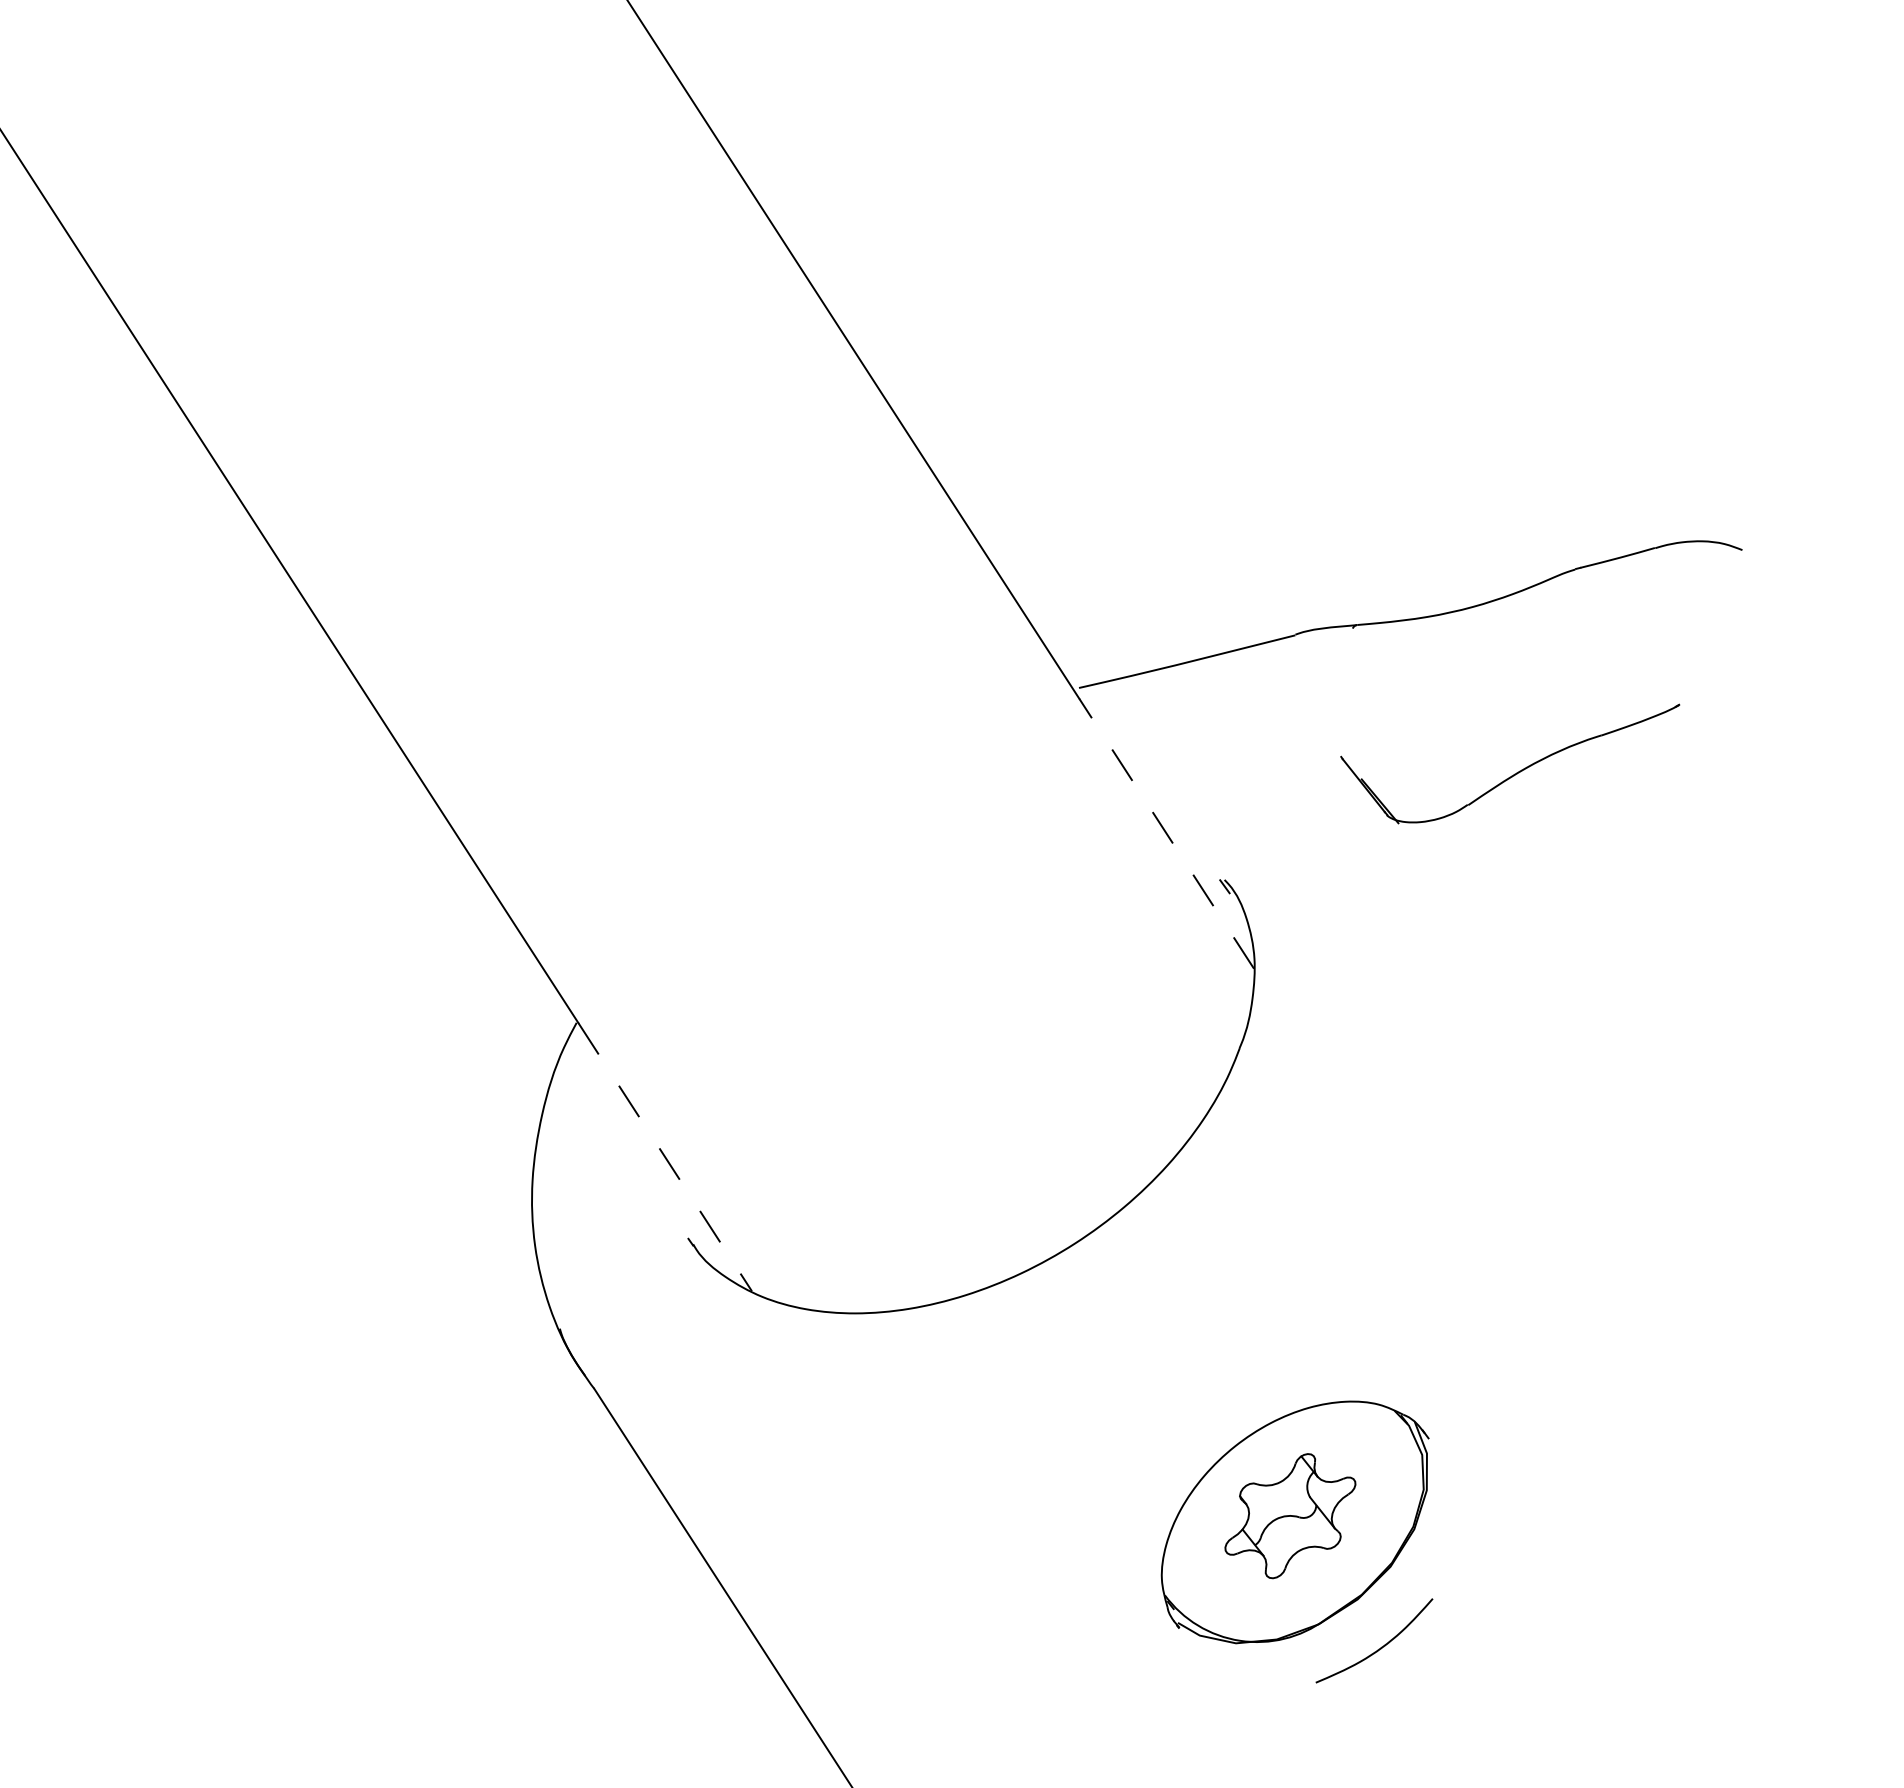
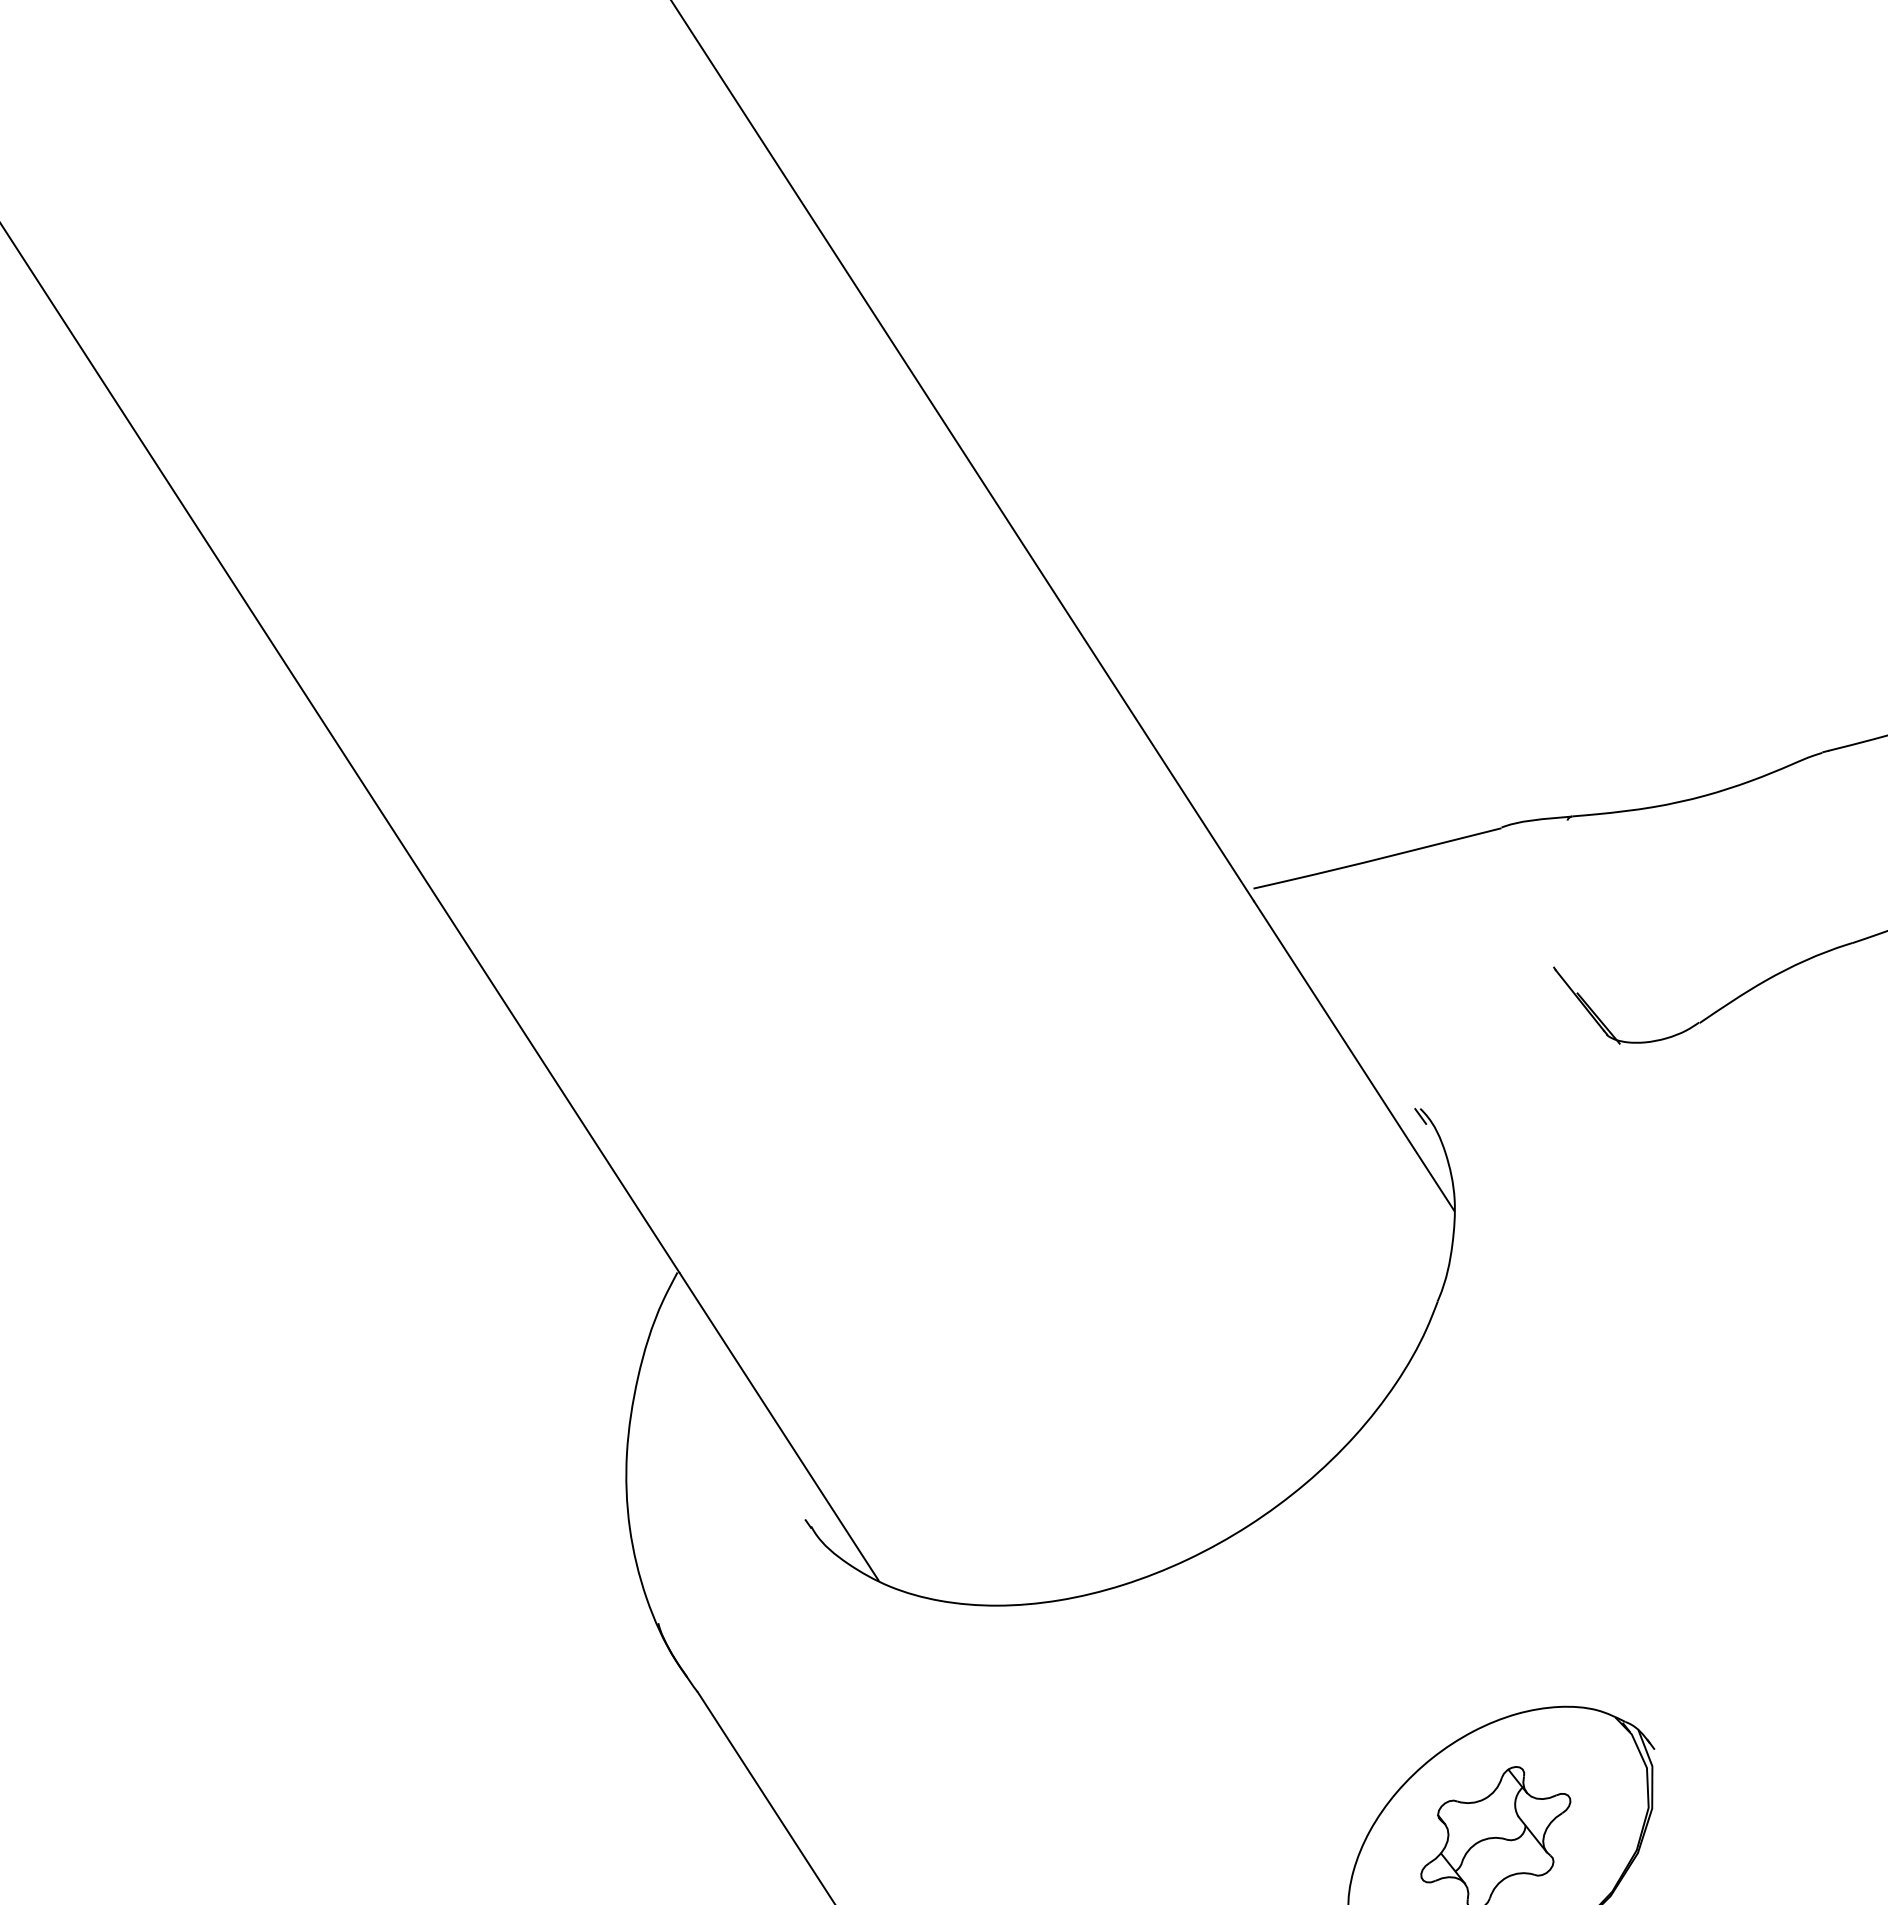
line: (1166, 833) -> (1353, 1055), dashed -> solid
line: (665, 1157) -> (779, 1426), dashed -> solid

